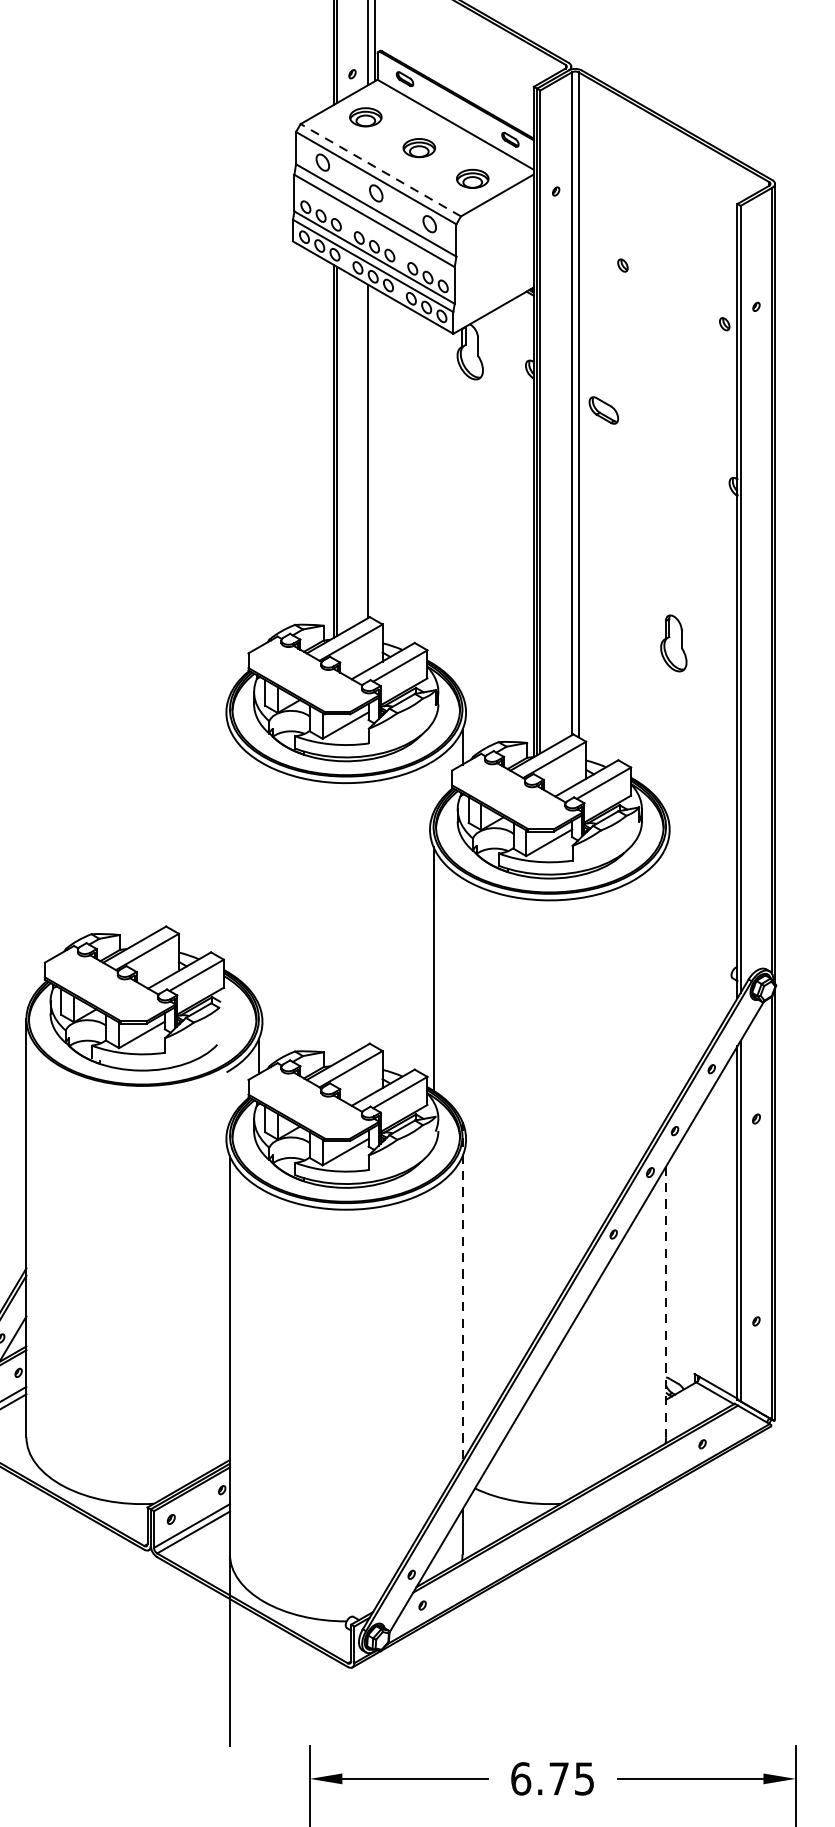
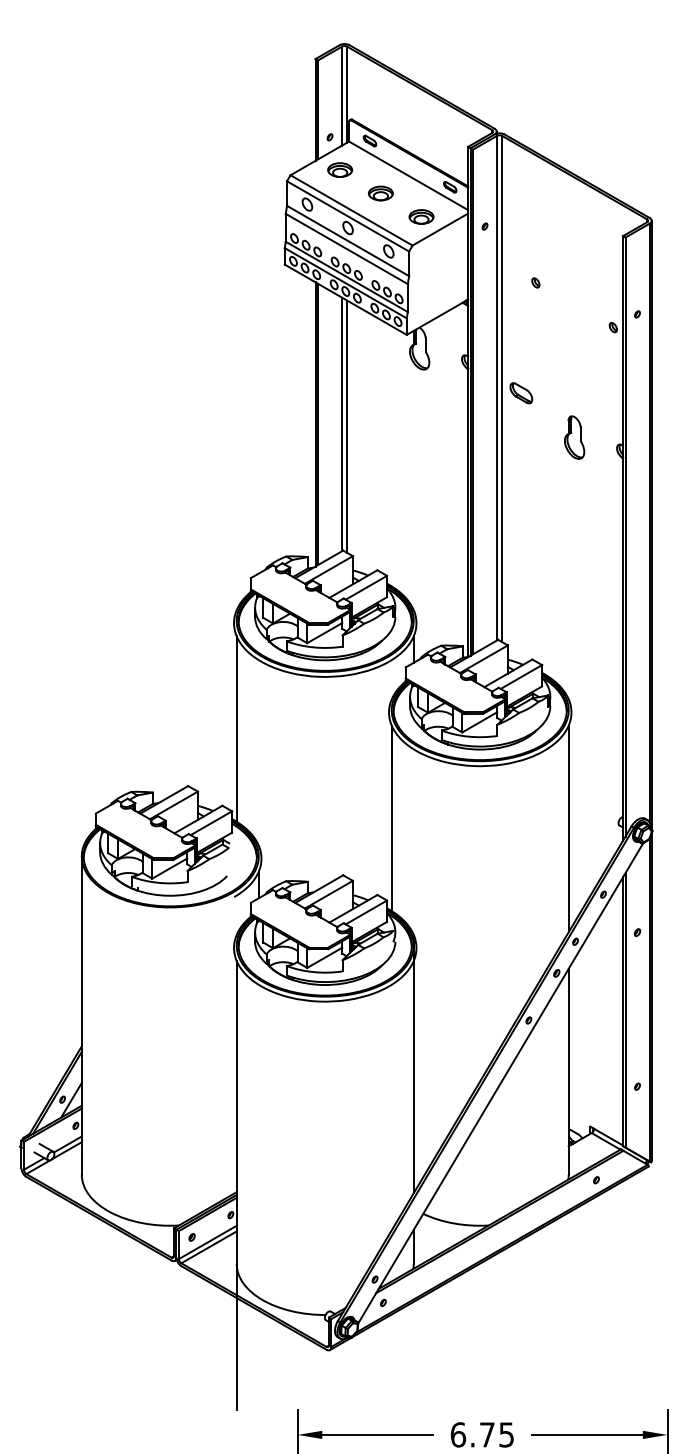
line: (380, 170) -> (351, 210), dashed -> solid
line: (375, 454) -> (347, 426), added
part: (673, 643) -> (574, 437), moved
line: (229, 850) -> (236, 728), added
line: (665, 982) -> (568, 828), added
line: (462, 1292) -> (413, 1064), dashed -> solid
line: (665, 1301) -> (568, 1071), dashed -> solid

